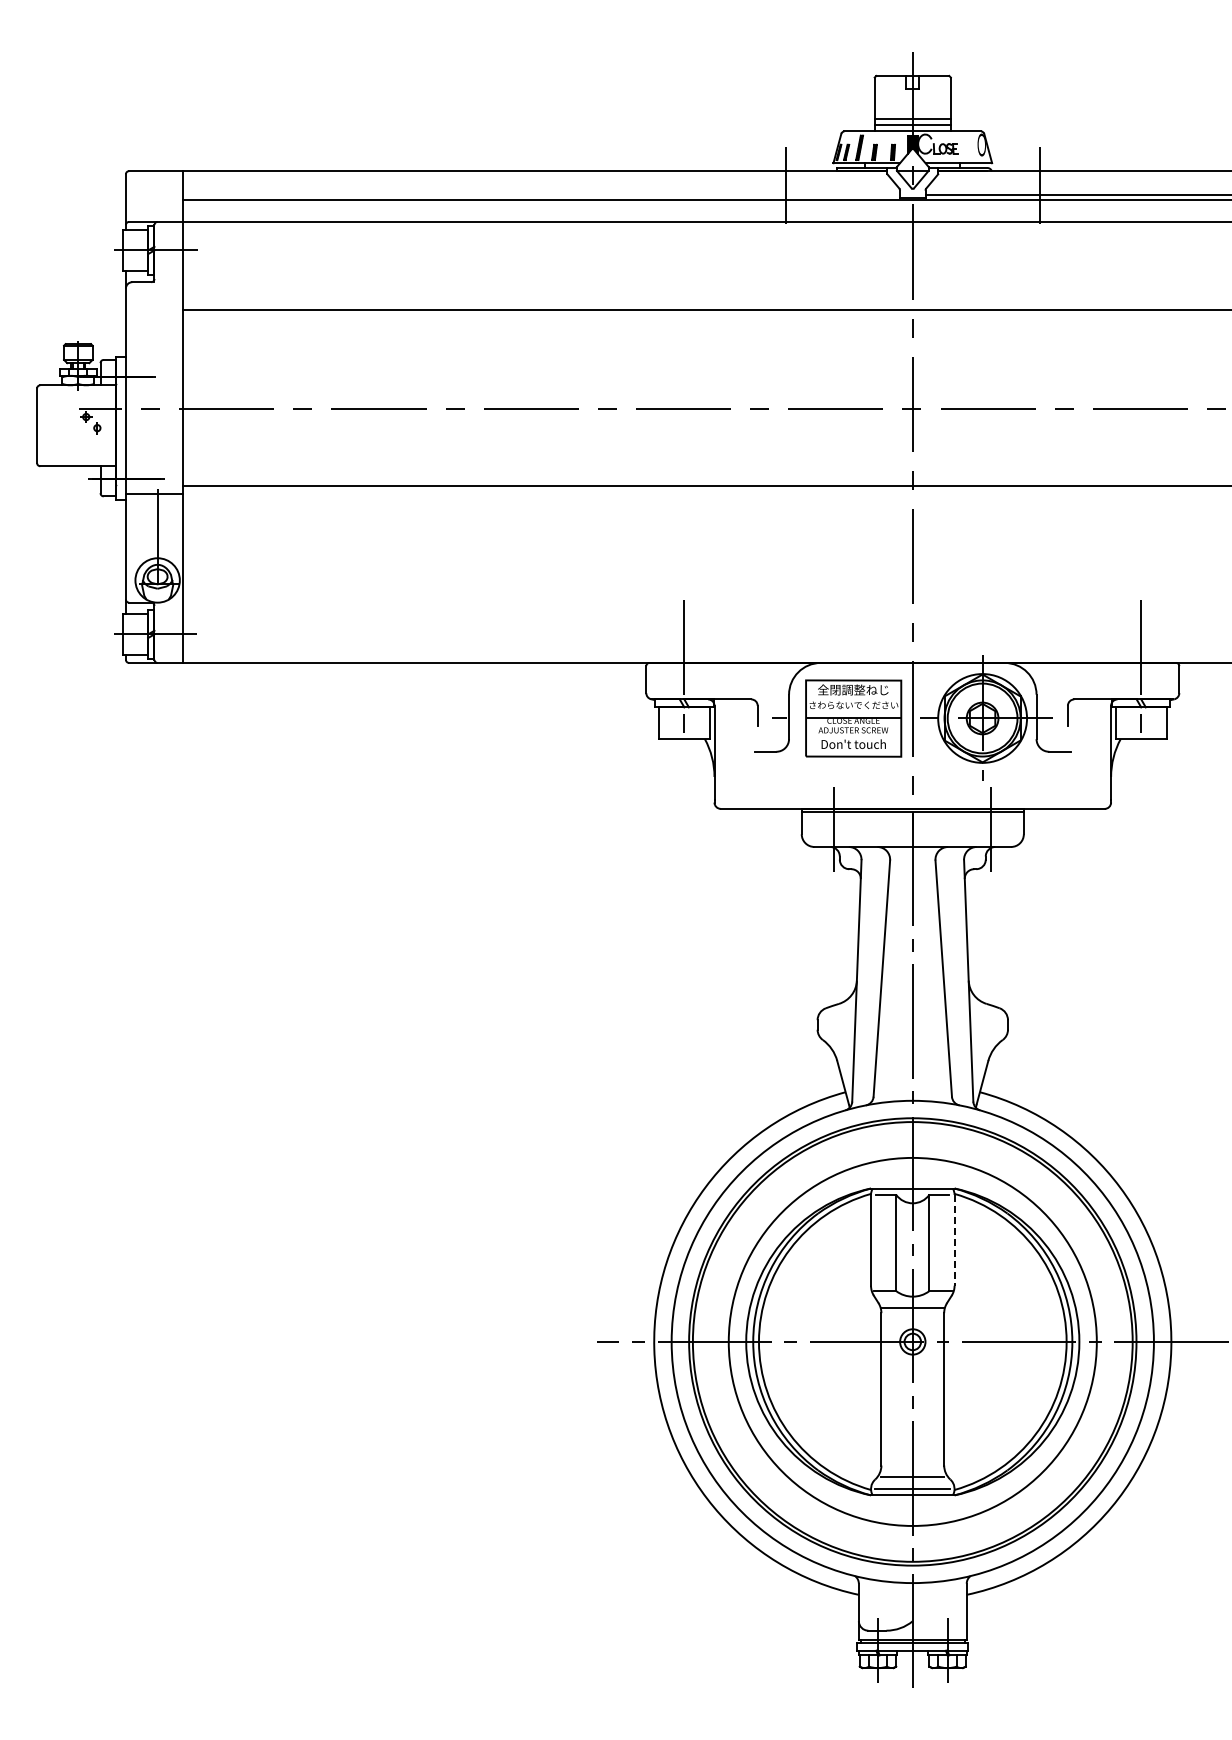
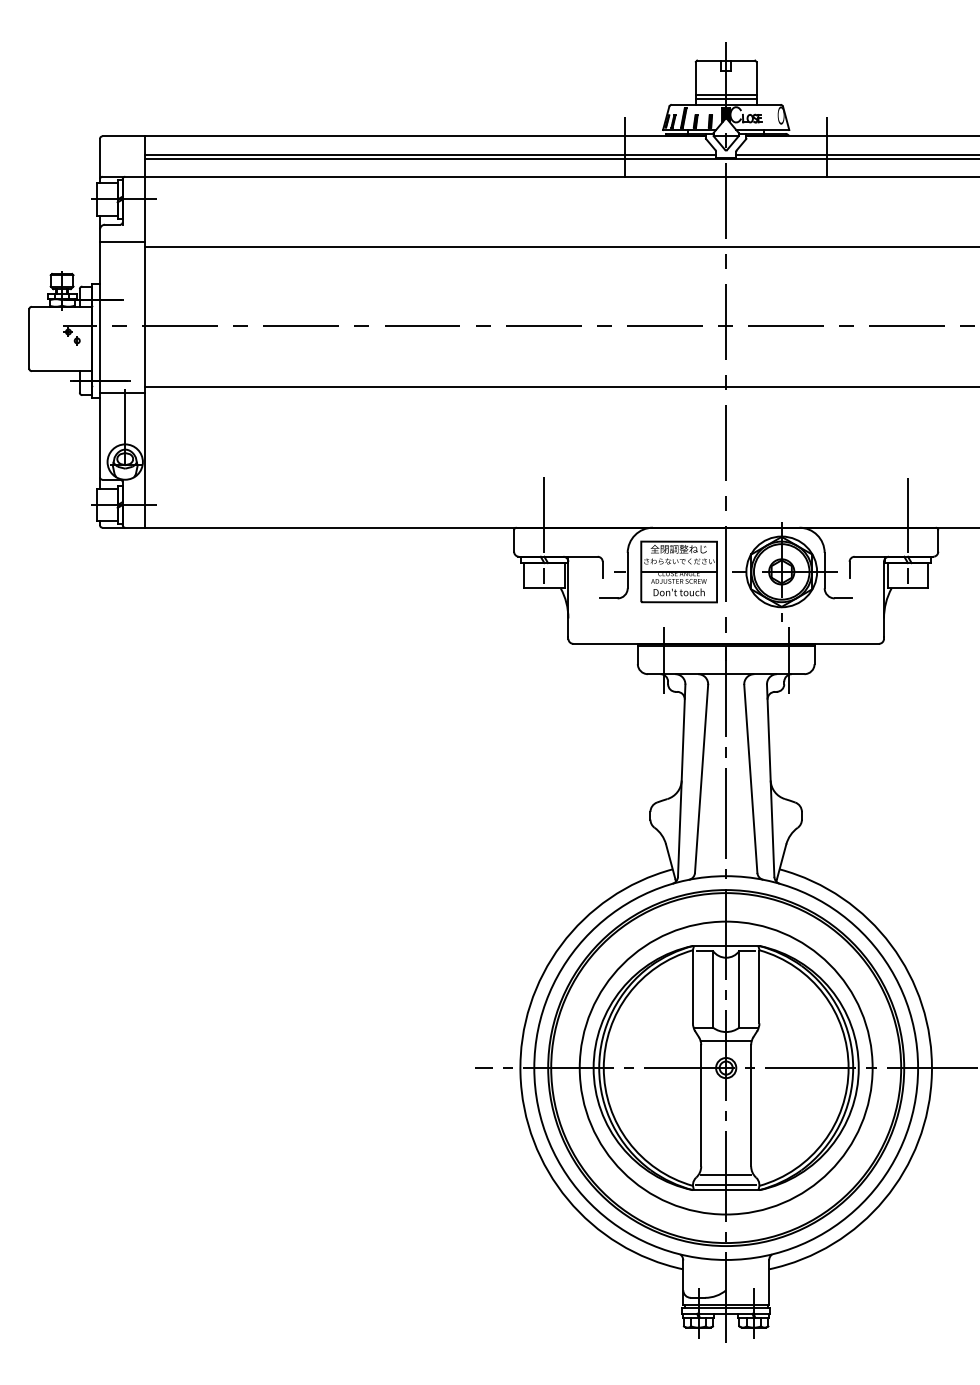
line: (541, 194) -> (430, 154), added
line: (154, 304) -> (122, 242), added
line: (954, 1240) -> (759, 987), dashed -> solid

